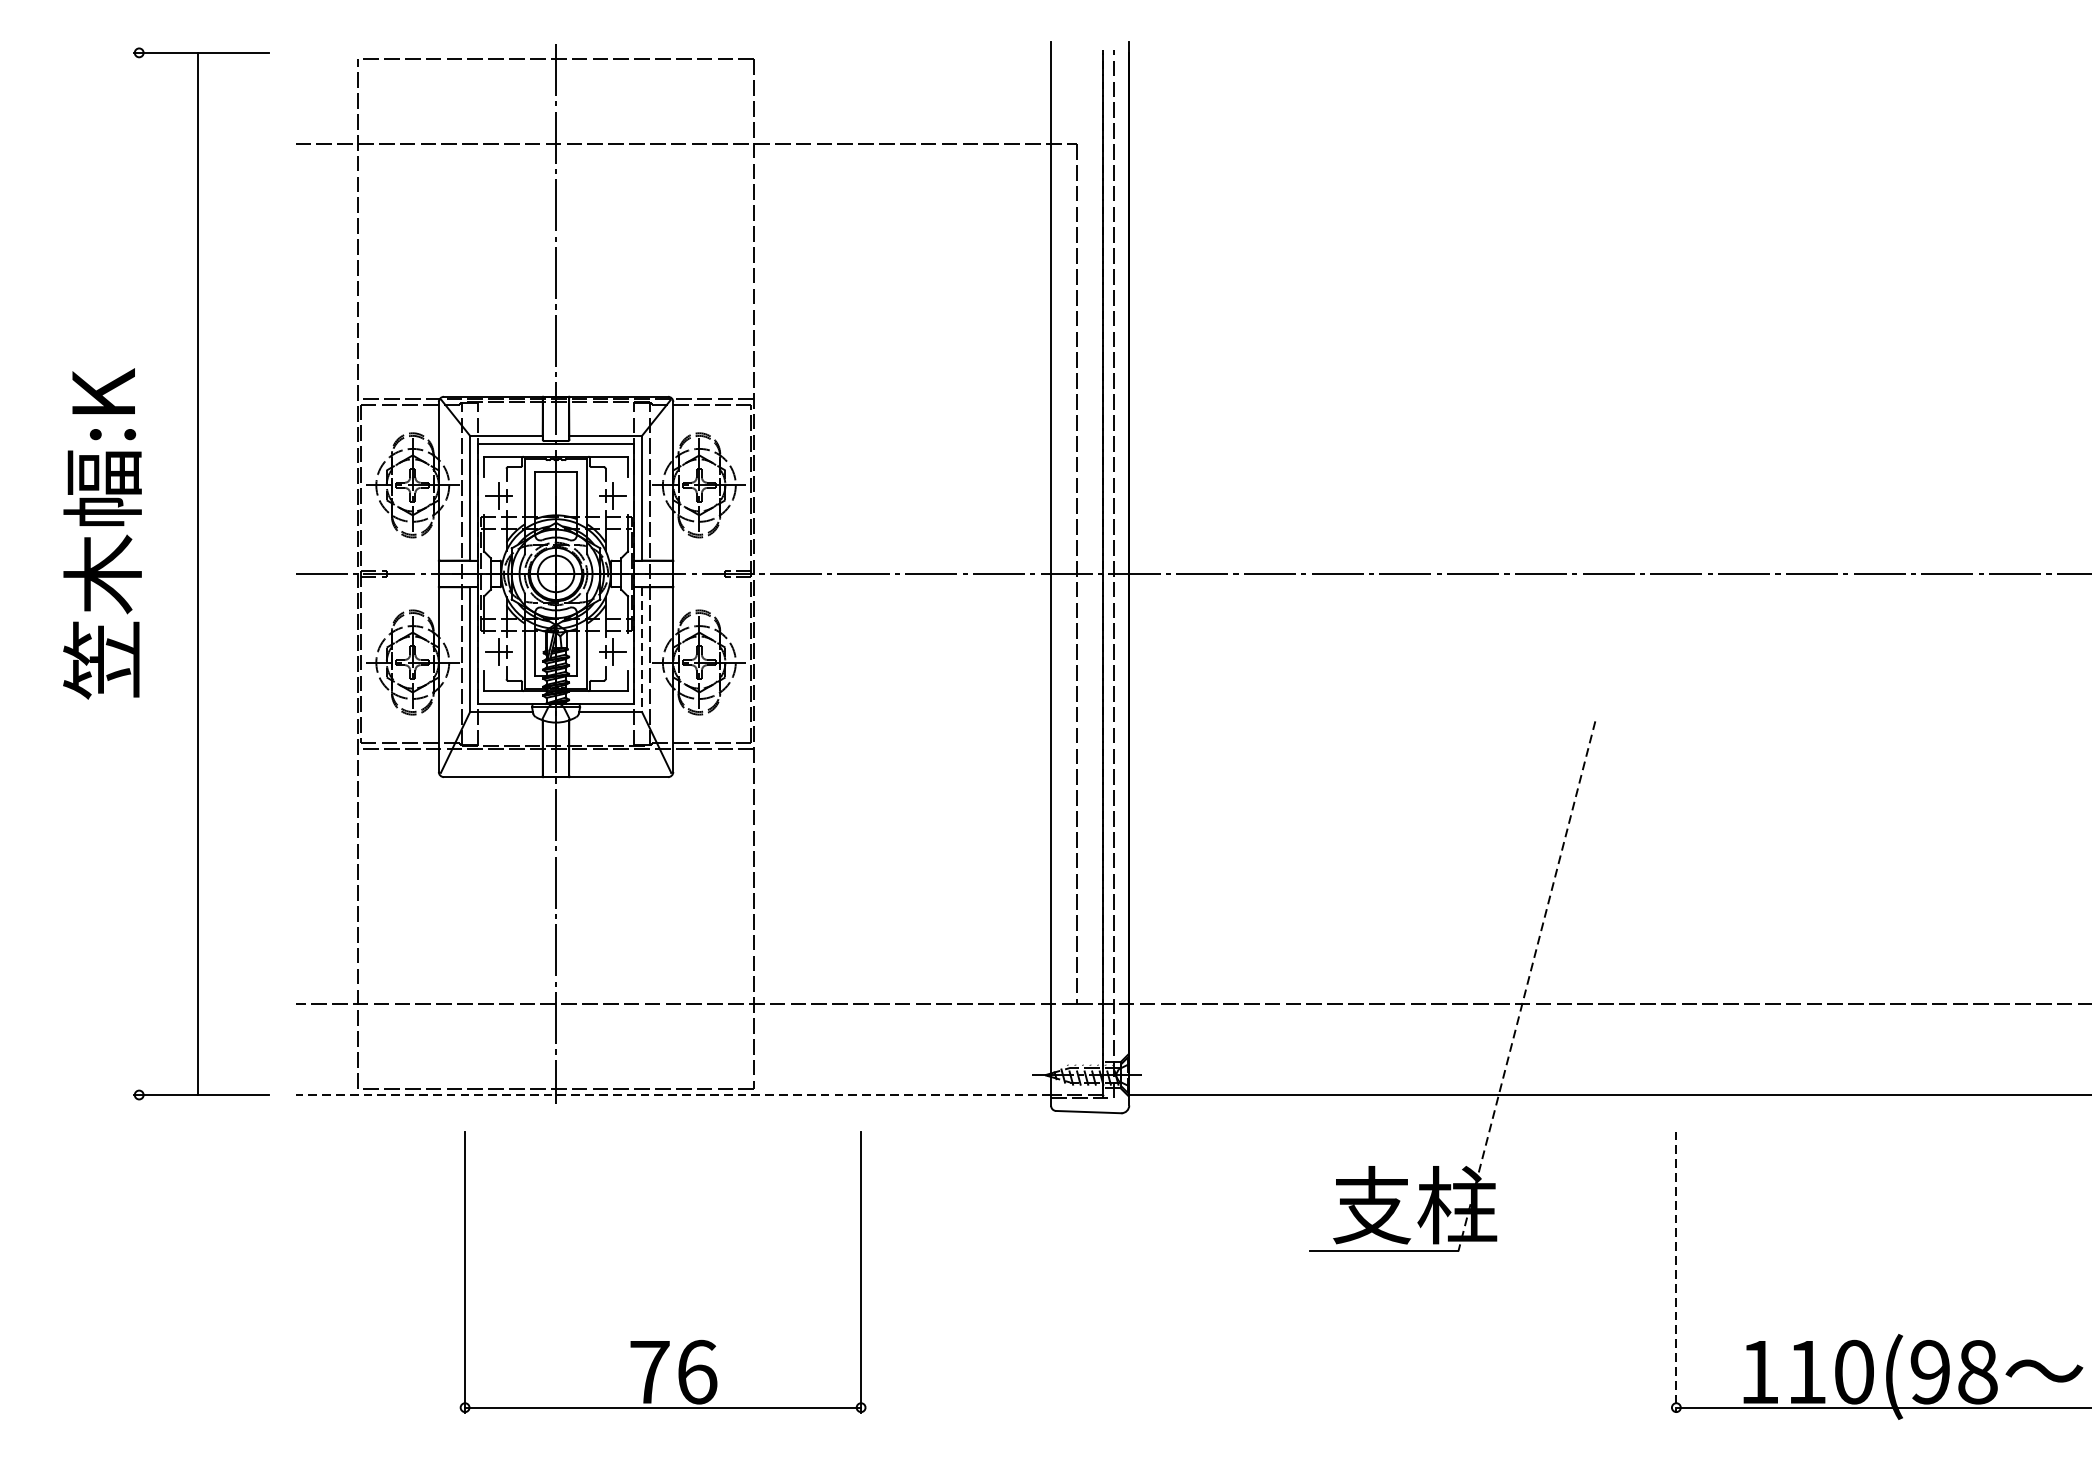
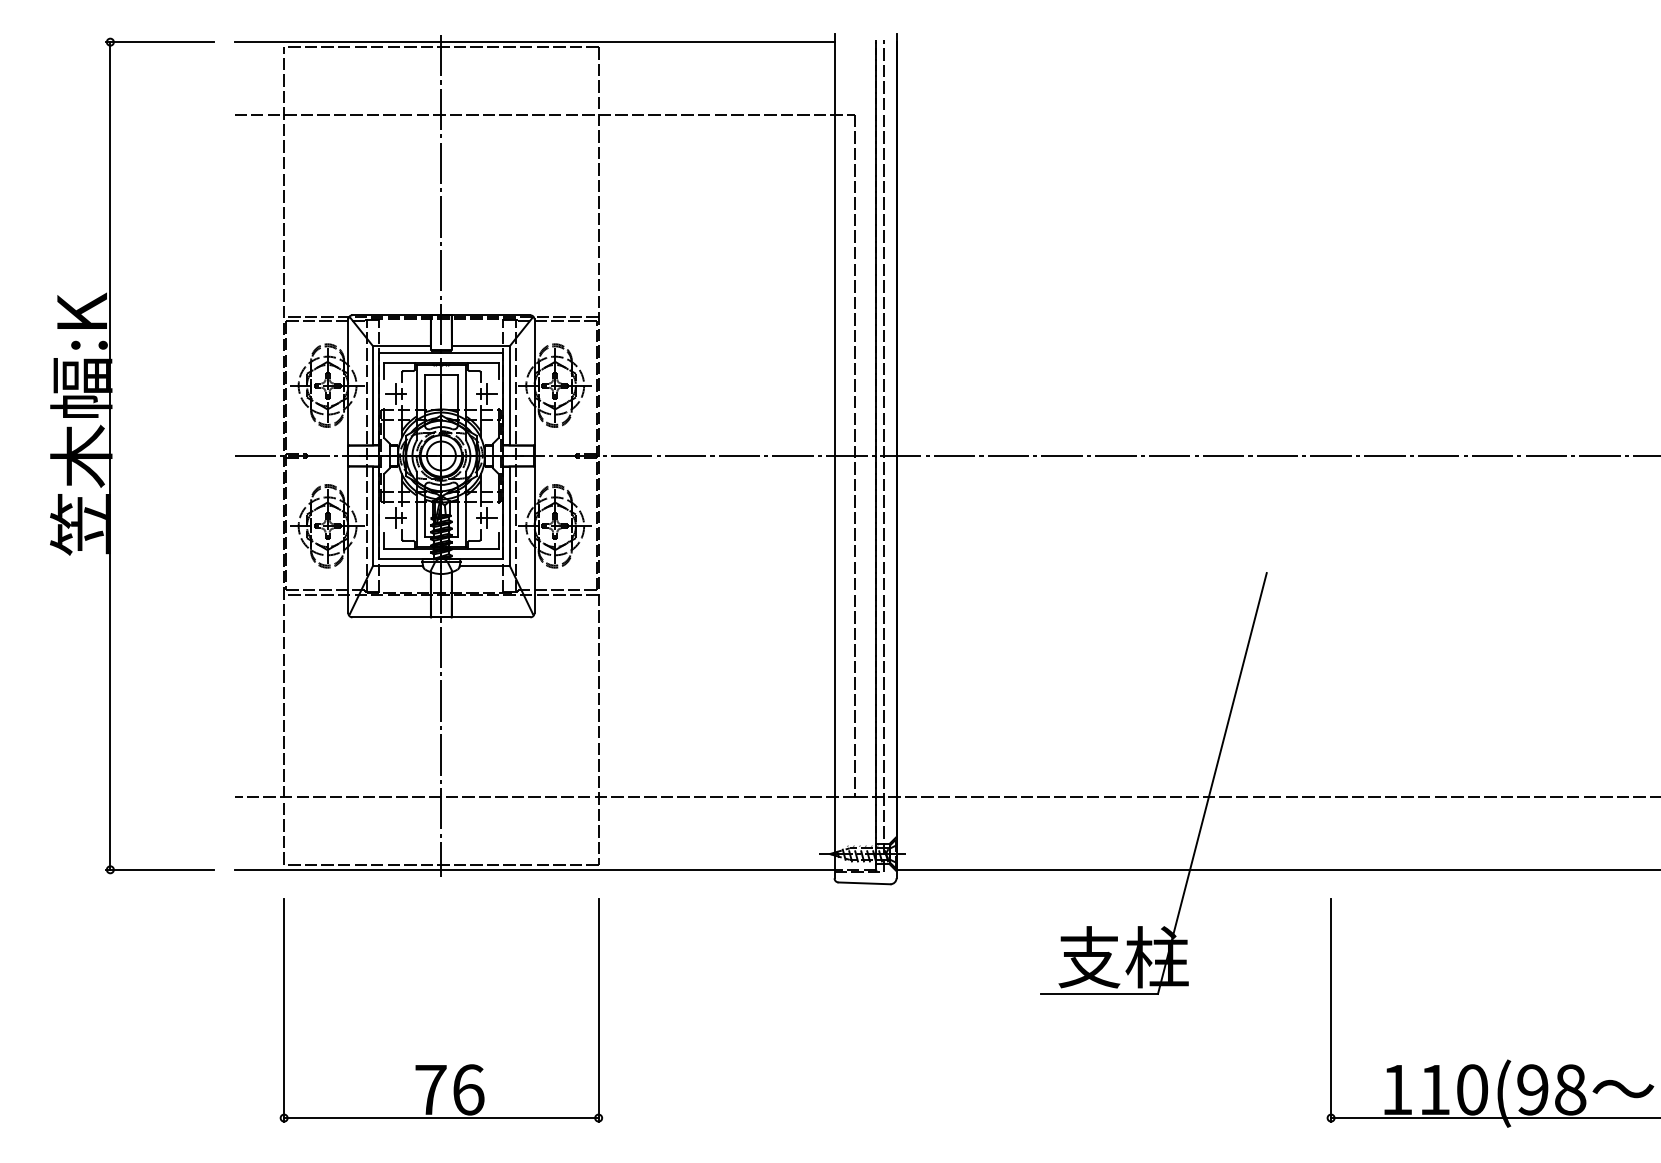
line: (673, 53) -> (534, 42), added
line: (198, 573) -> (110, 455), moved
line: (641, 650) -> (509, 516), dashed -> solid
line: (1527, 986) -> (1212, 783), dashed -> solid
line: (673, 1094) -> (534, 869), dashed -> solid
line: (1676, 1272) -> (1331, 1010), dashed -> solid
part: (661, 1341) -> (440, 1065), moved

